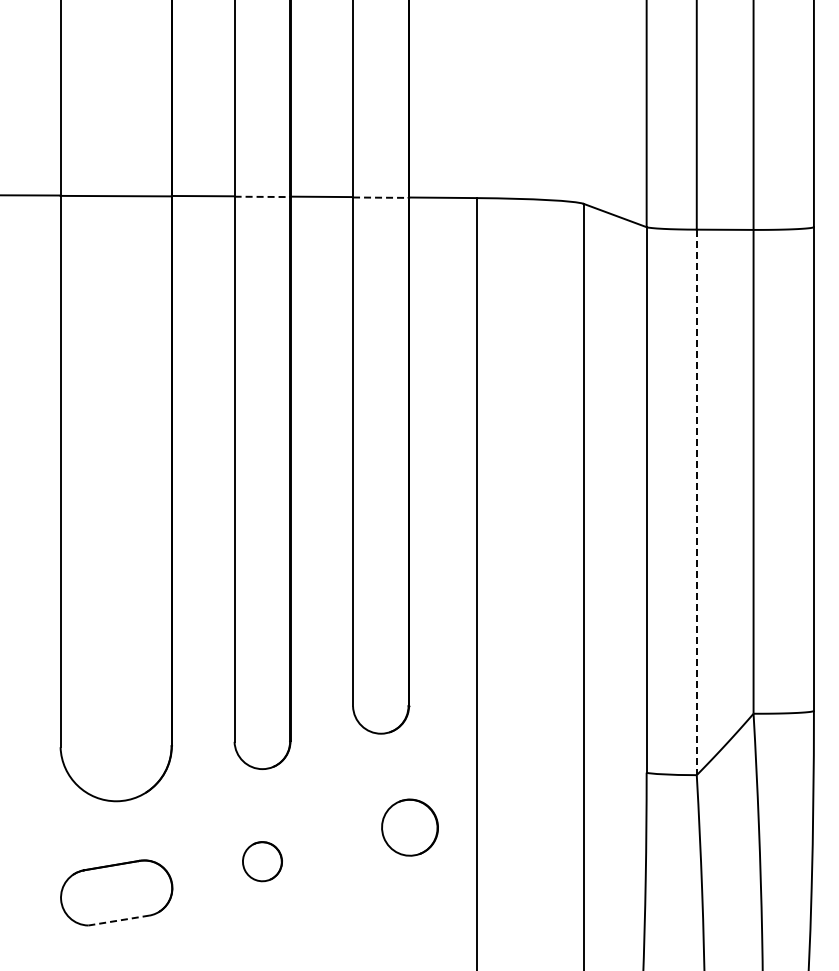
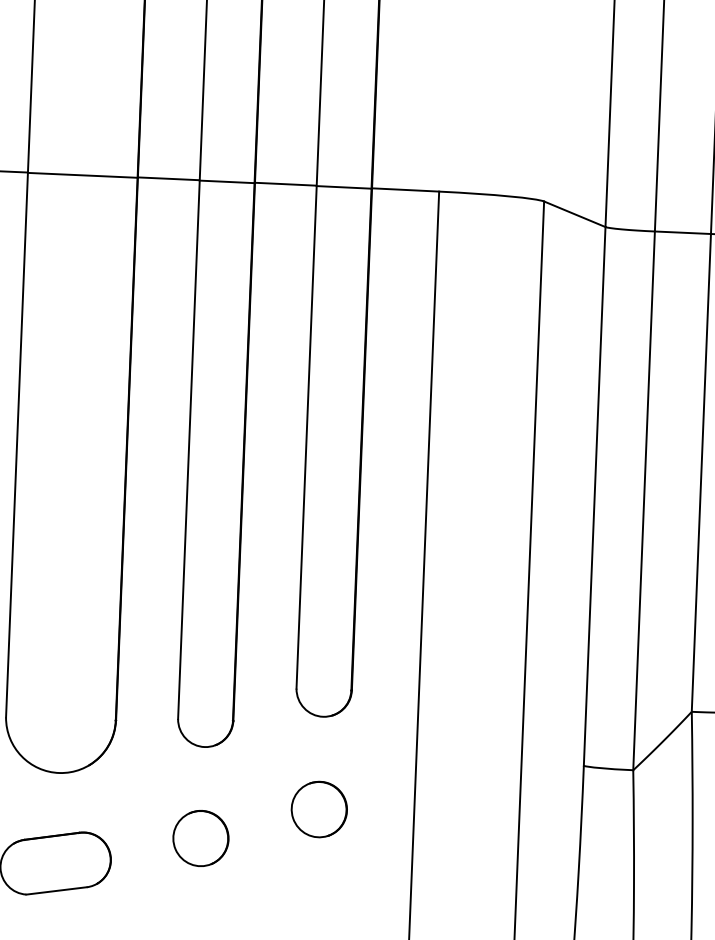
line: (262, 196) -> (227, 181), dashed -> solid
line: (380, 197) -> (343, 187), dashed -> solid
line: (696, 502) -> (643, 500), dashed -> solid
part: (409, 827) -> (318, 809), moved
part: (262, 861) -> (200, 838), size x1.43
line: (118, 920) -> (56, 890), dashed -> solid

